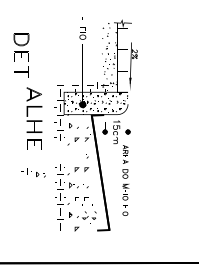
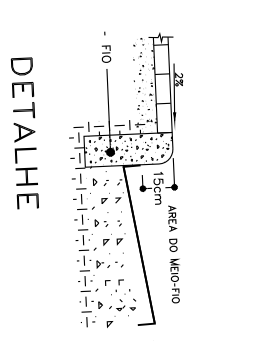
part: (34, 118) -> (26, 165), moved
part: (33, 172) -> (90, 220), moved

